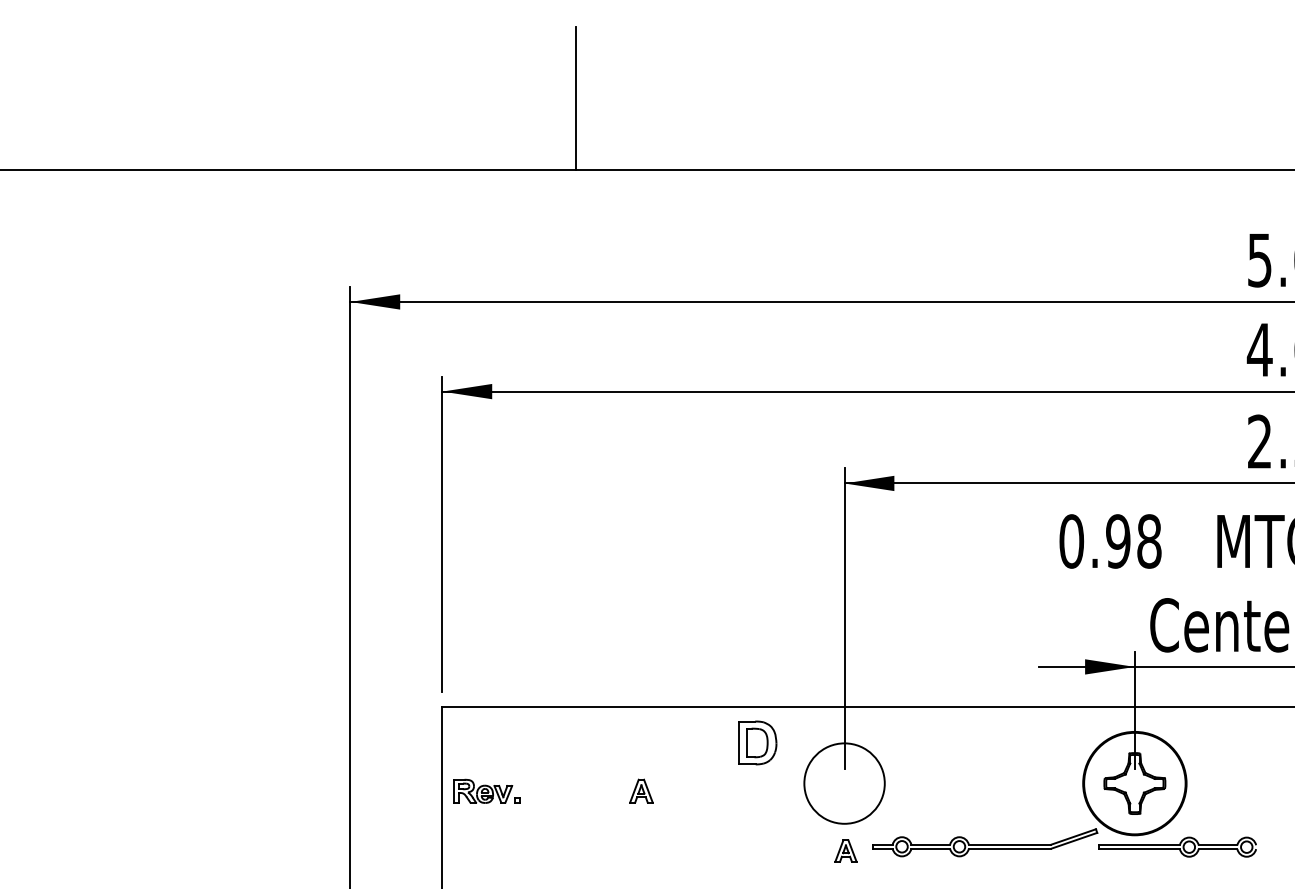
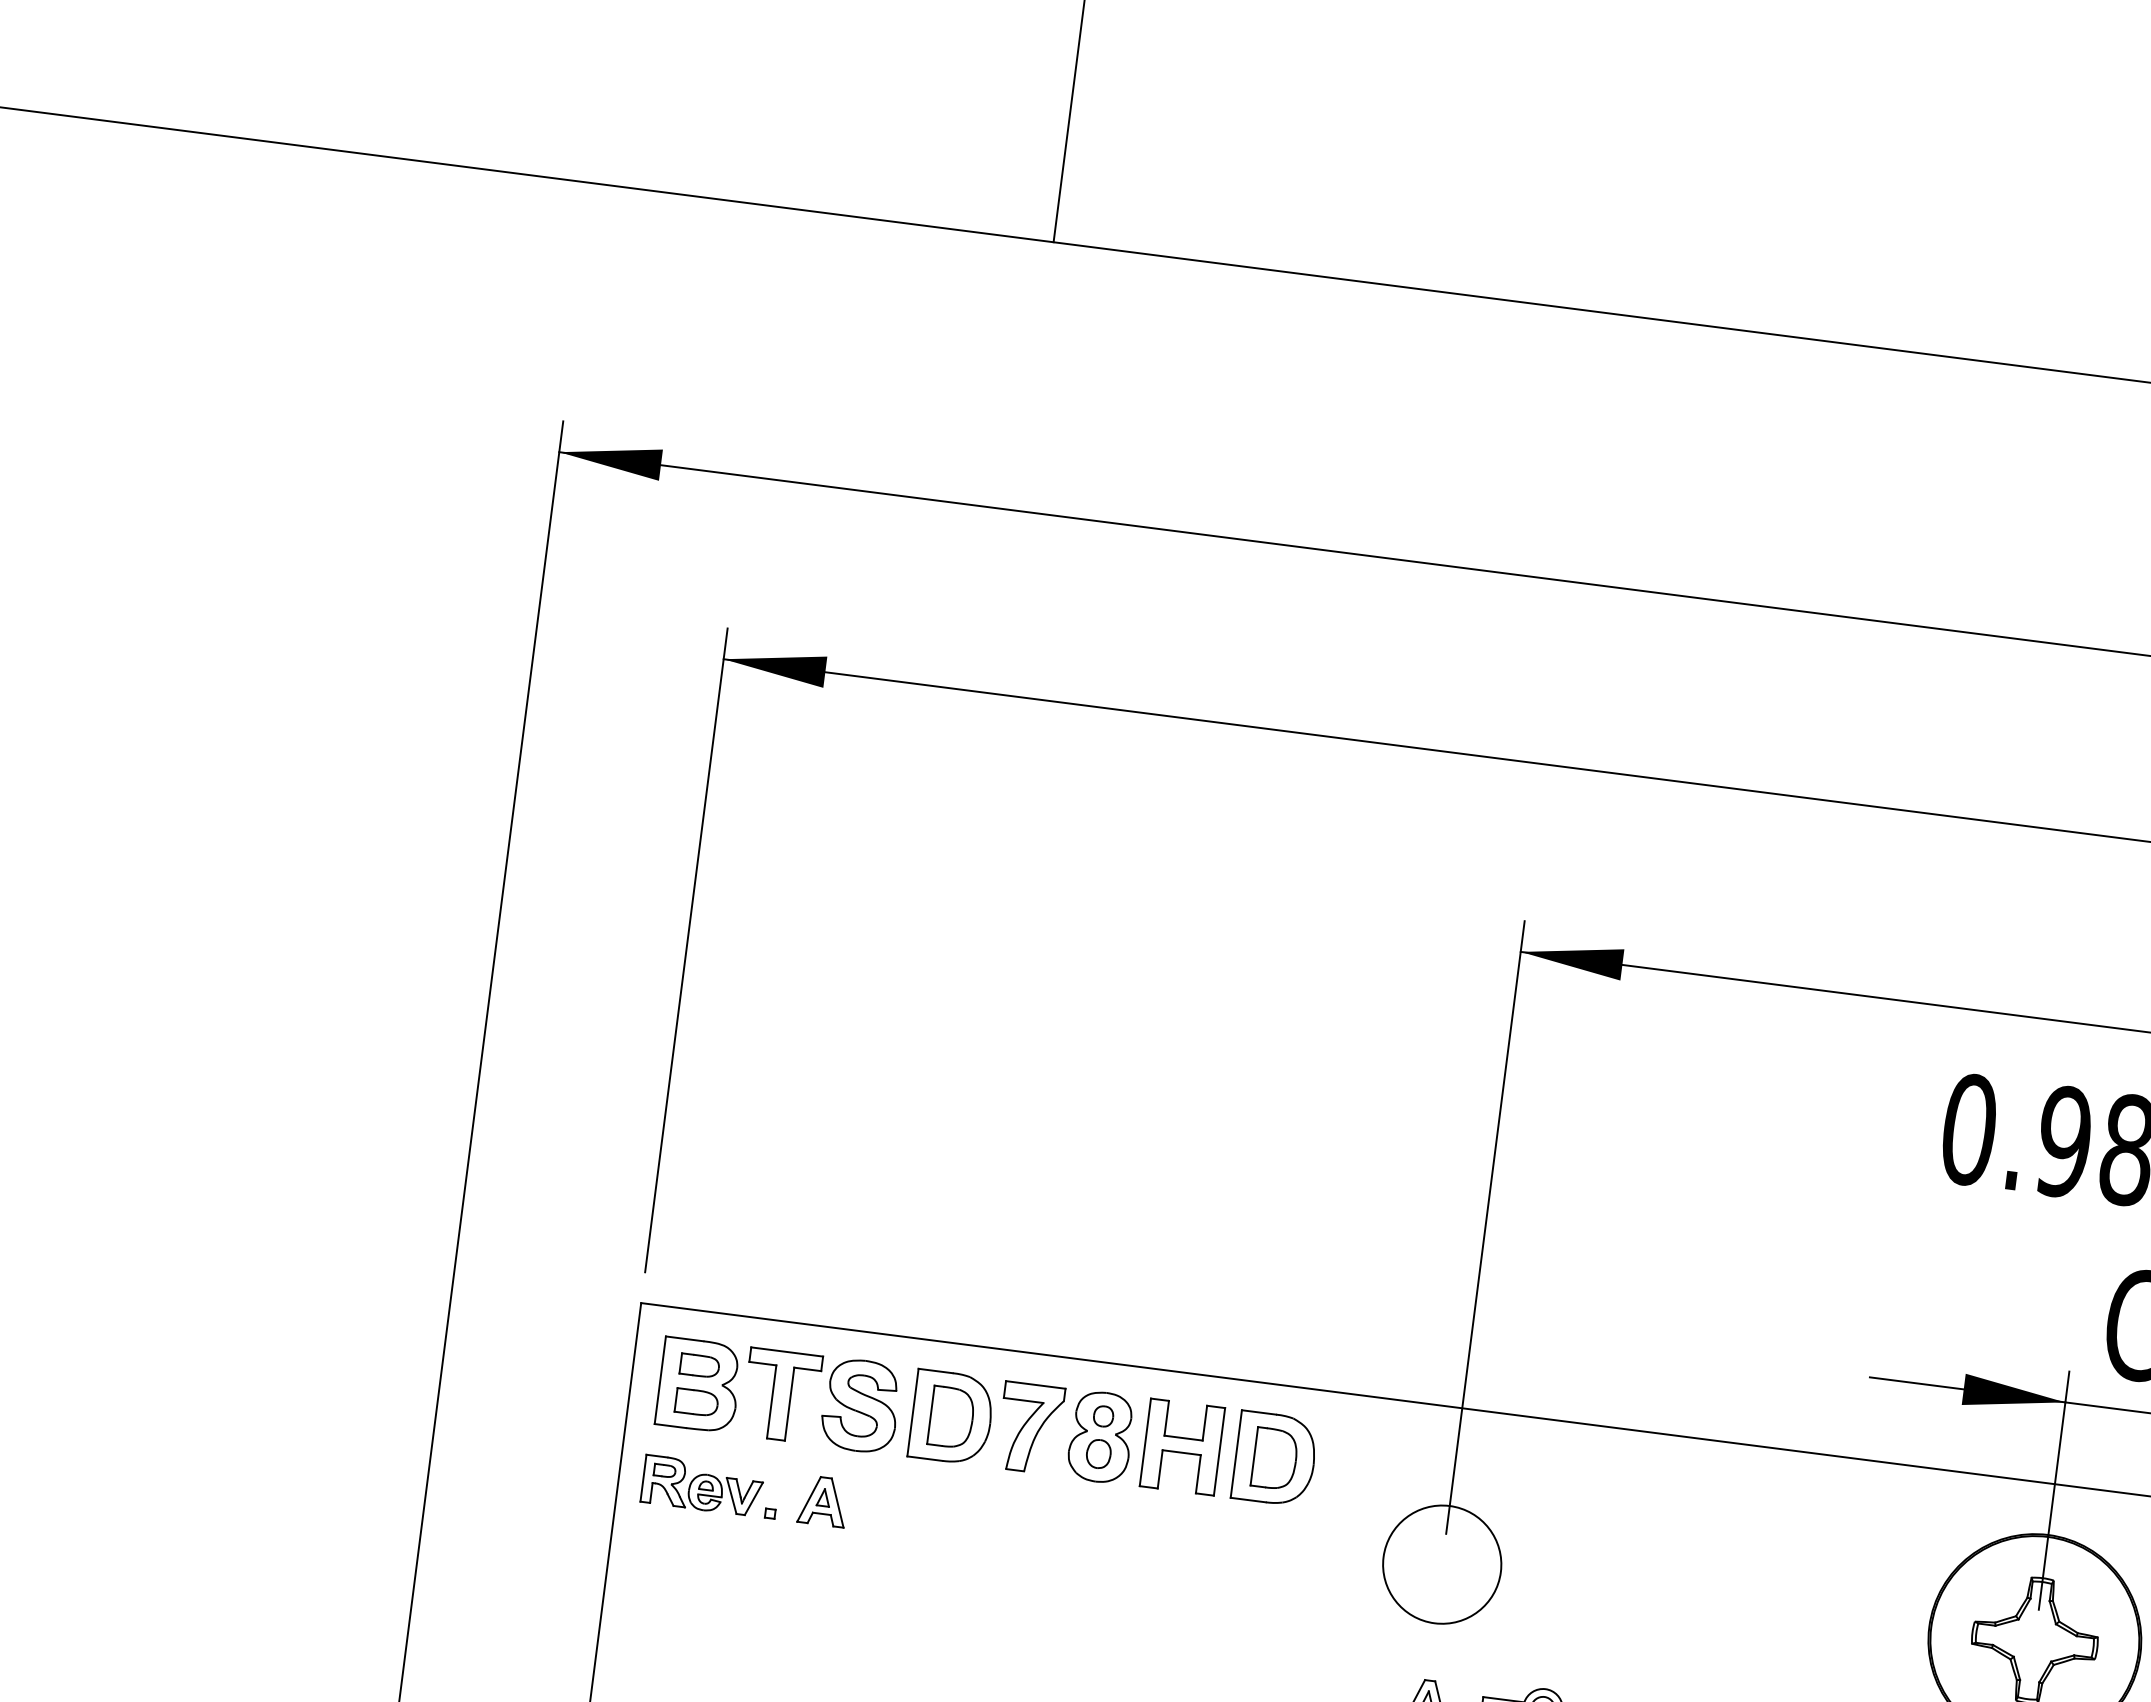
part: (592, 742) -> (938, 1414), added
circle: (844, 783) -> (1442, 1564), size x0.71
part: (641, 790) -> (823, 1499), moved

